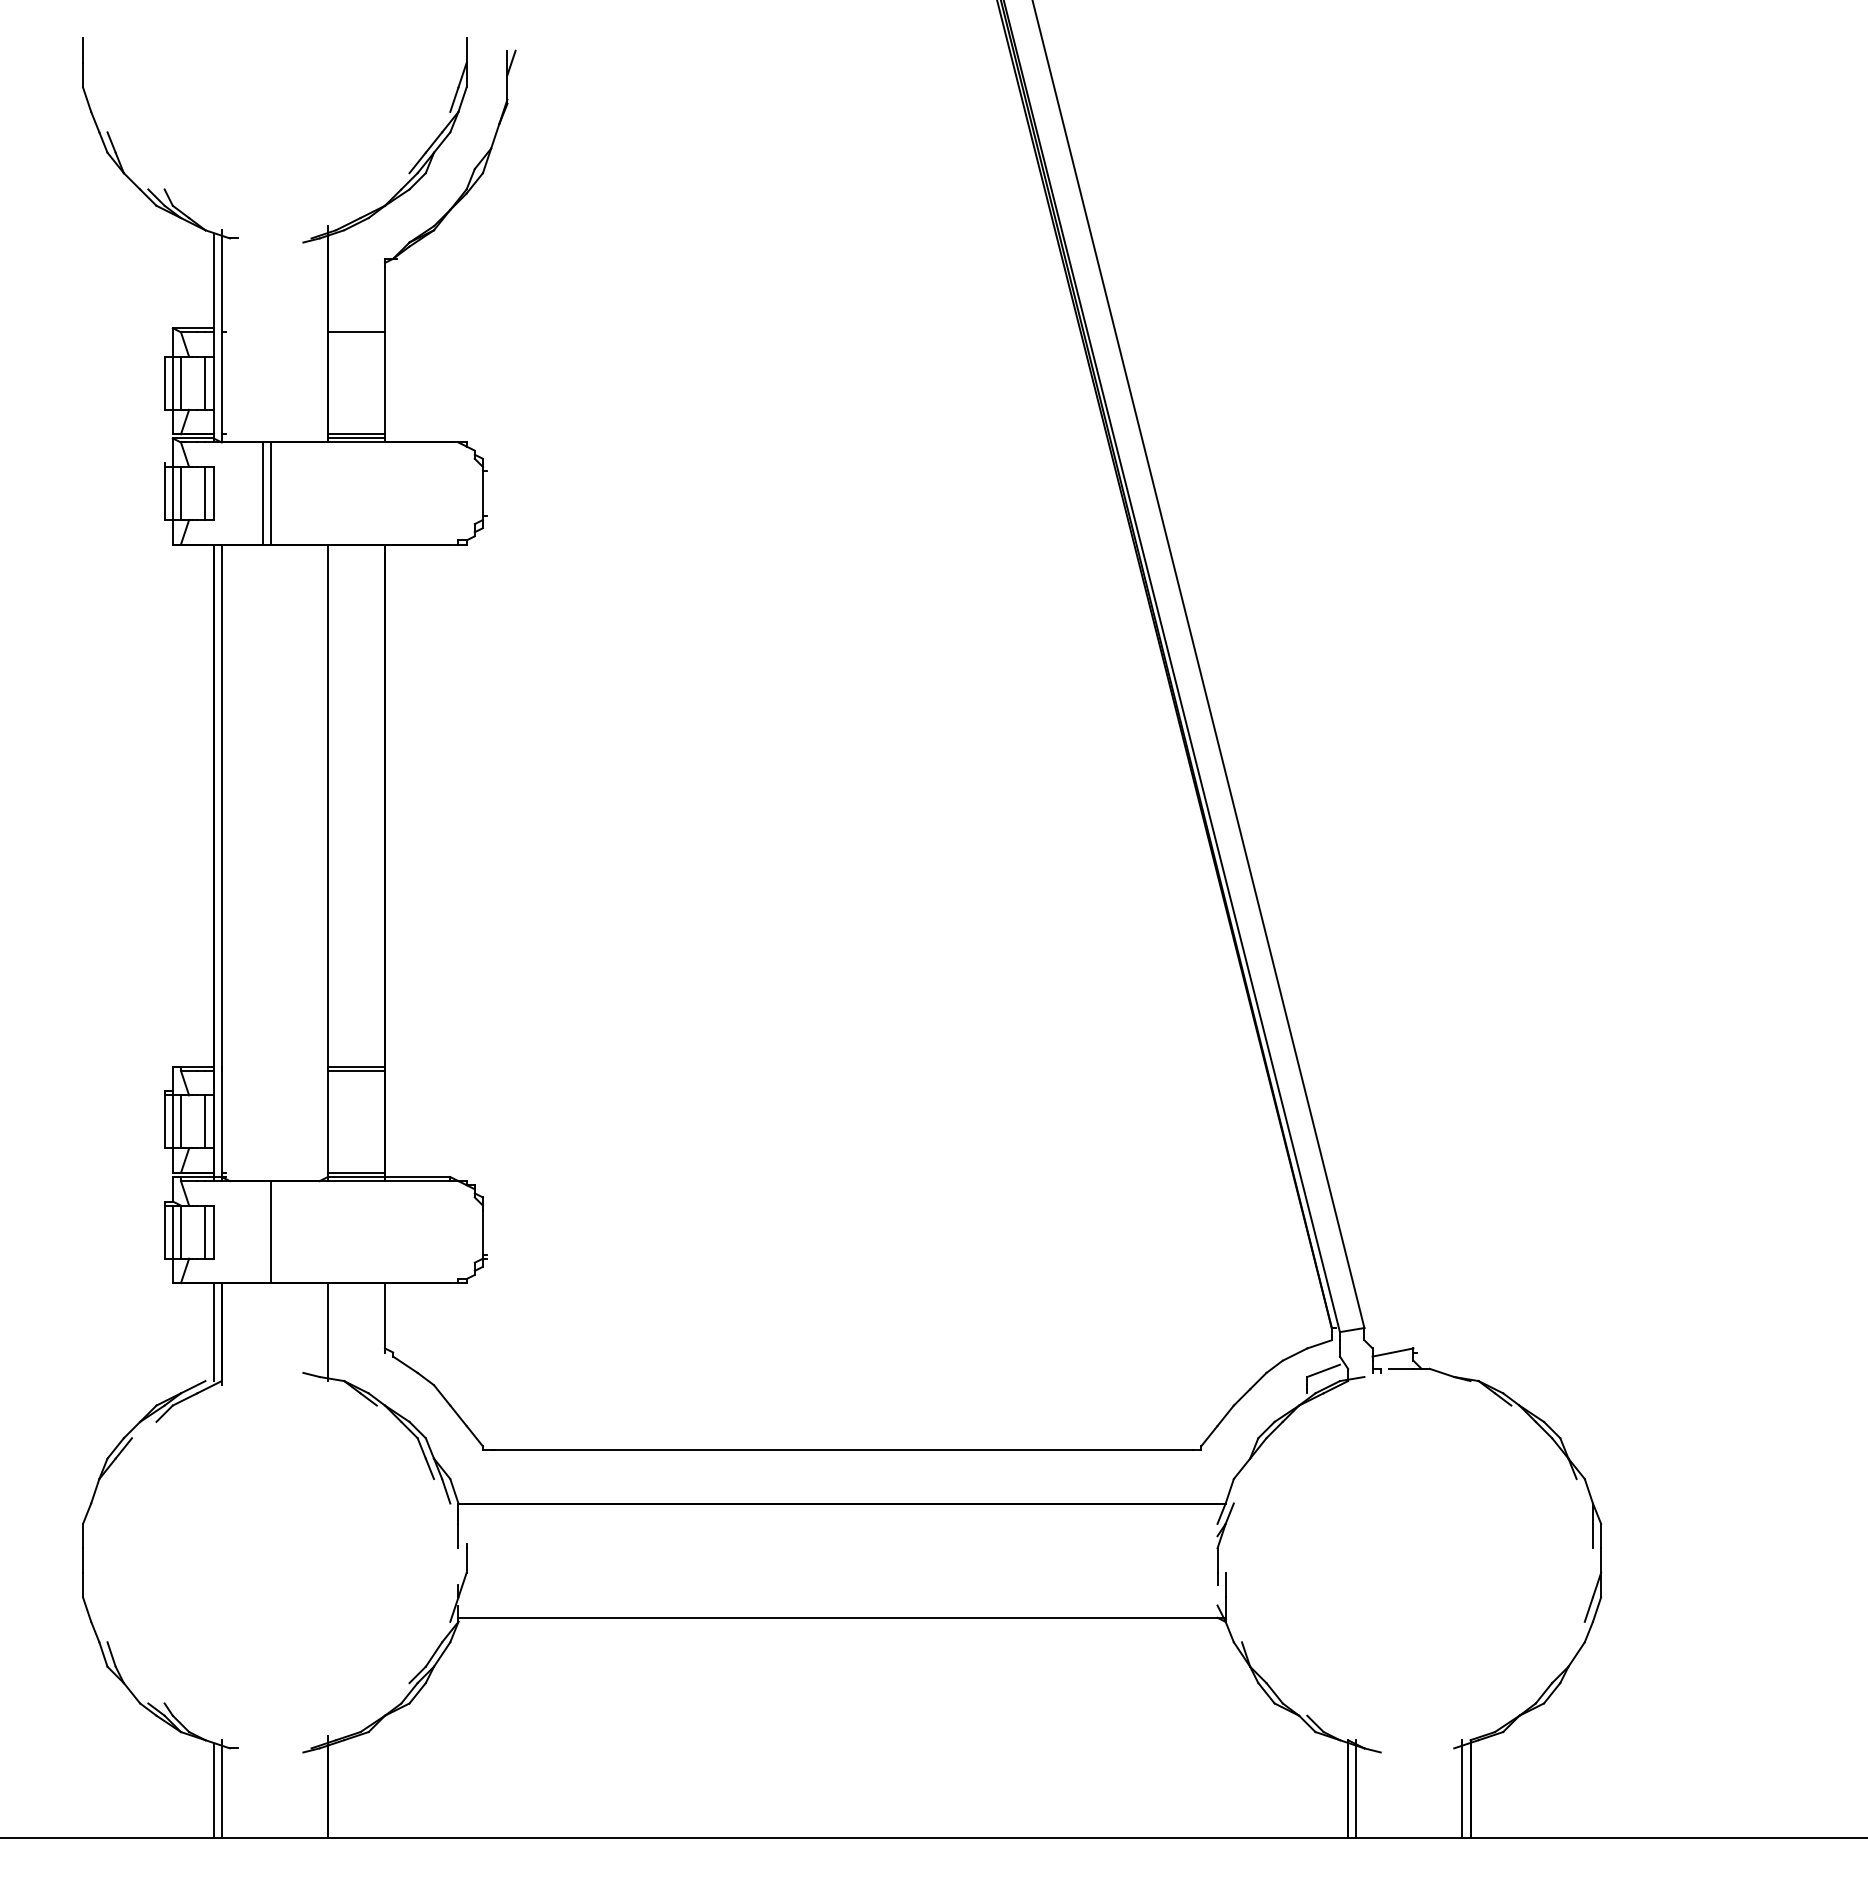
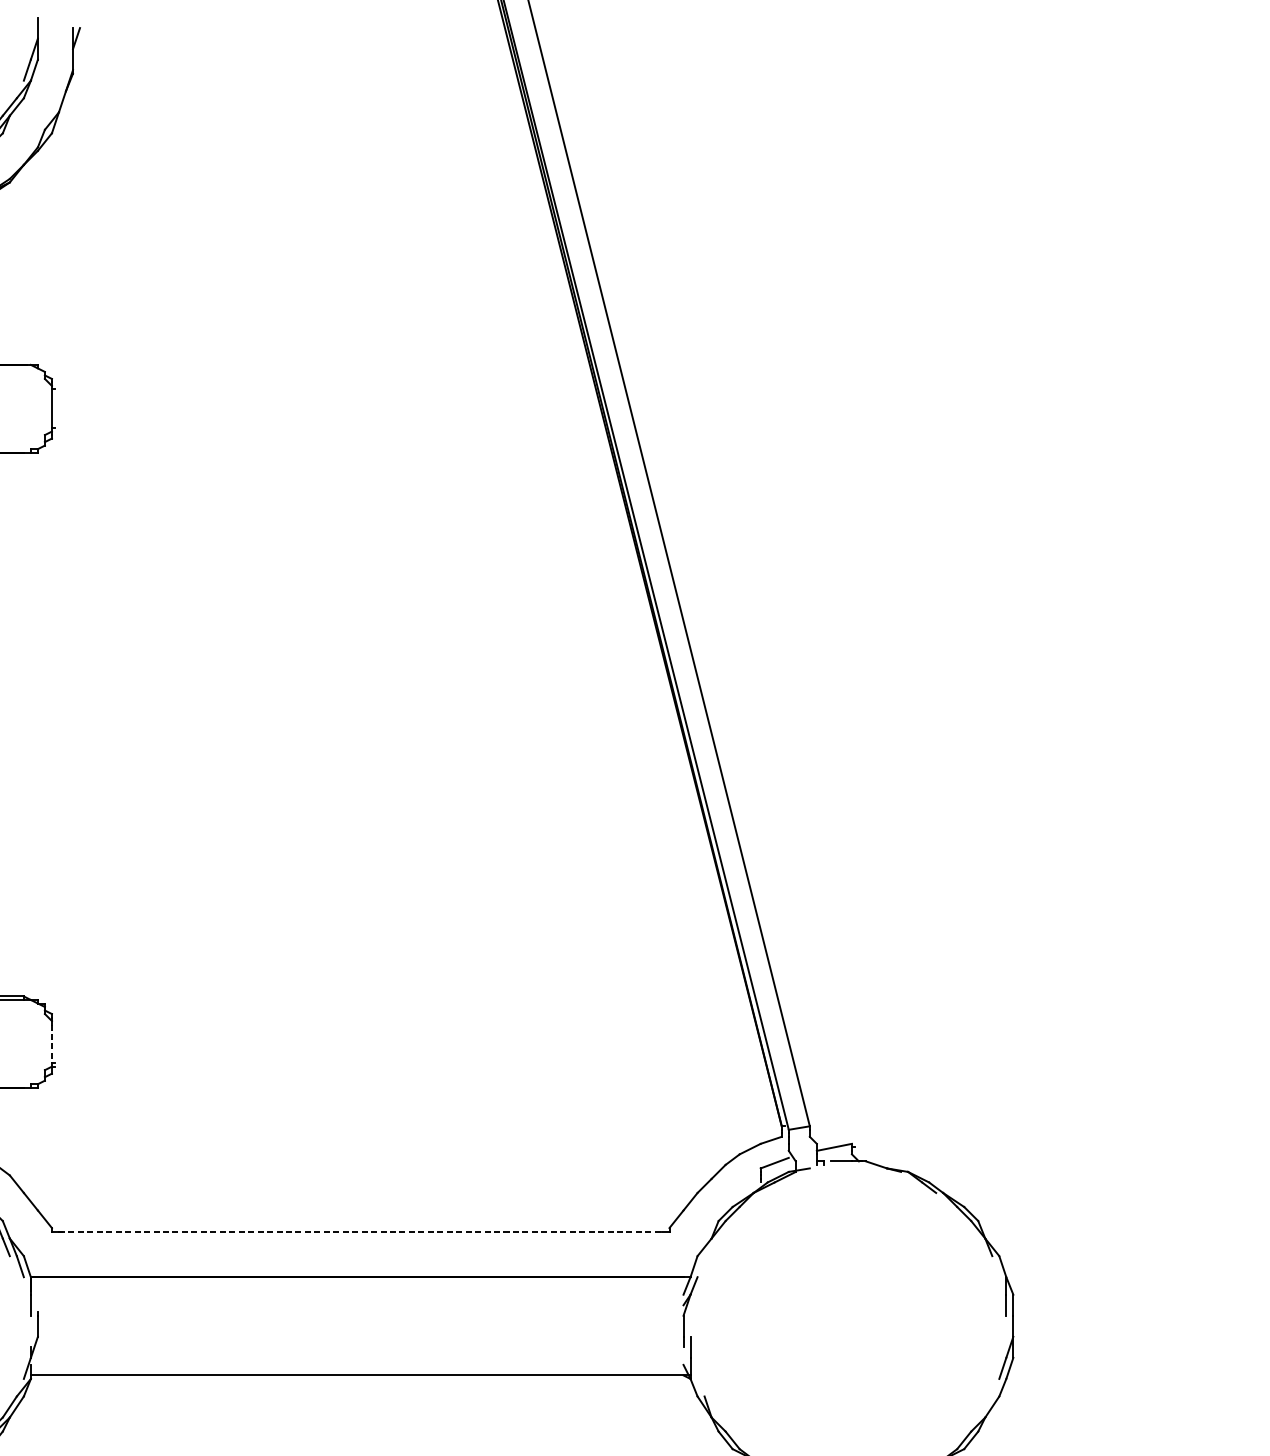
line: (482, 1232) -> (51, 1044), solid -> dashed
line: (842, 1450) -> (361, 1231), solid -> dashed

